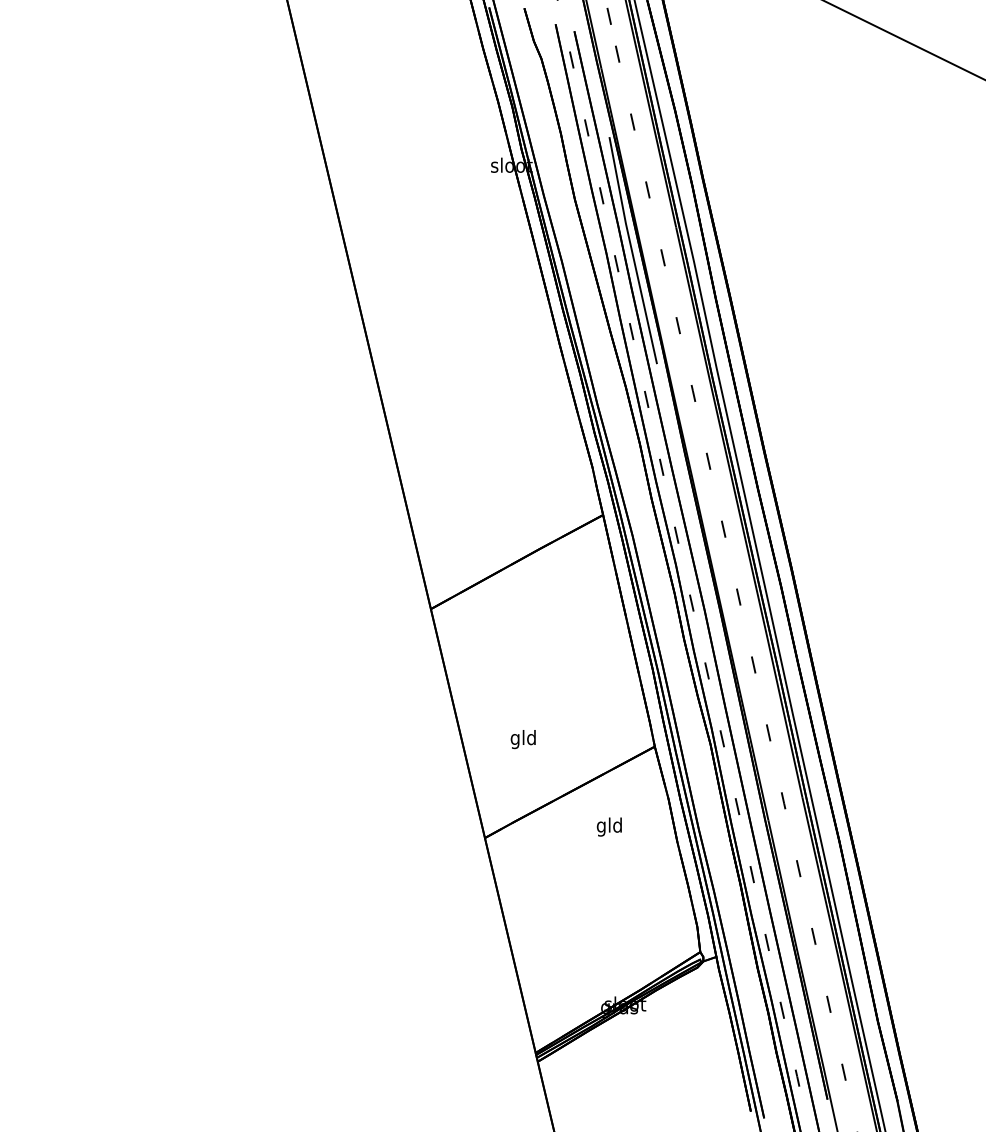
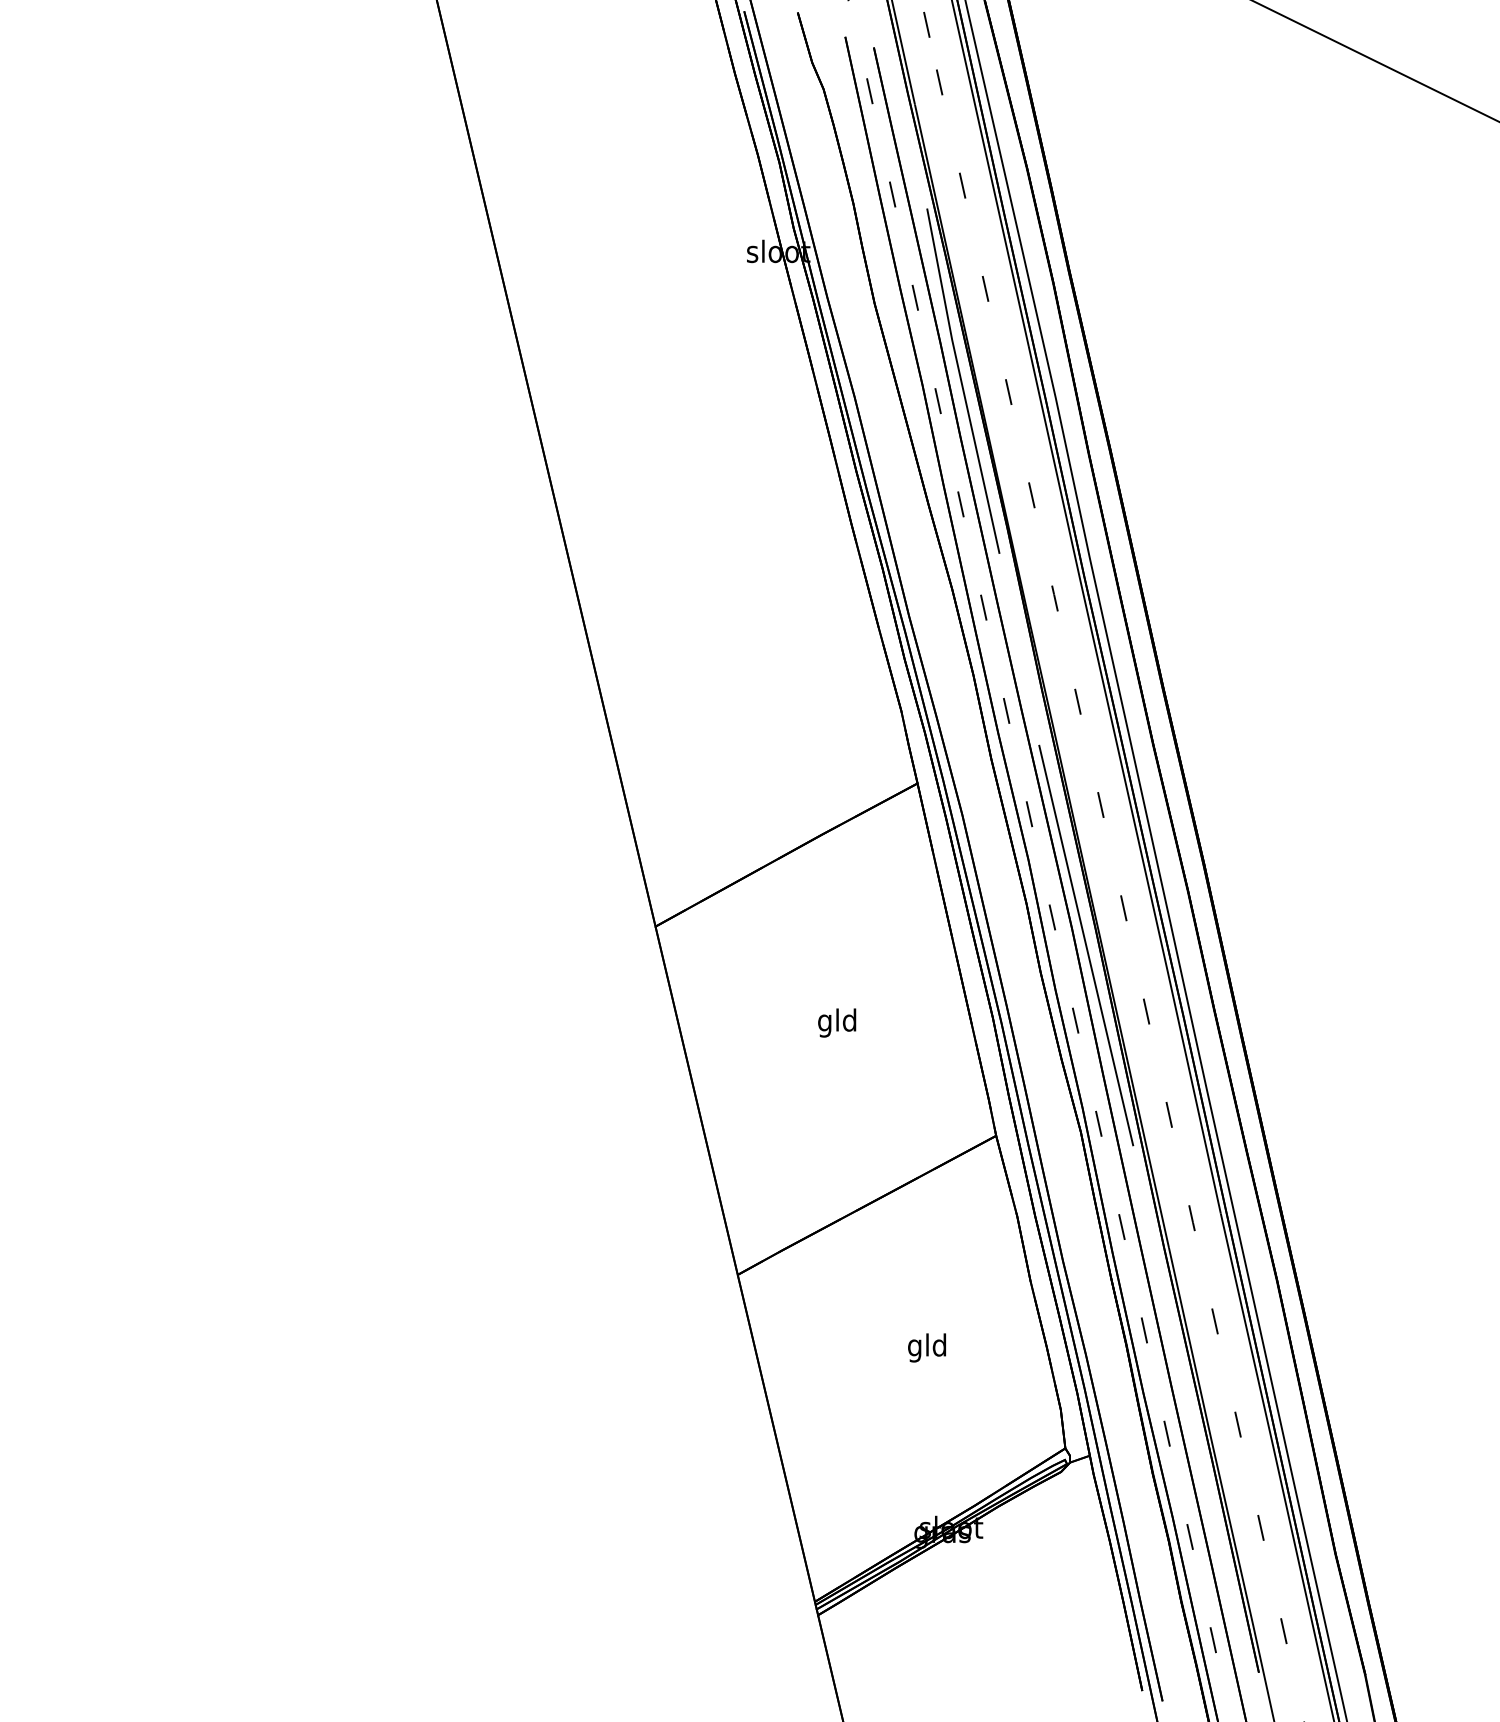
line: (713, 621) -> (1085, 945), added
text: (522, 739) -> (835, 1023), moved
text: (608, 826) -> (925, 1347), moved

